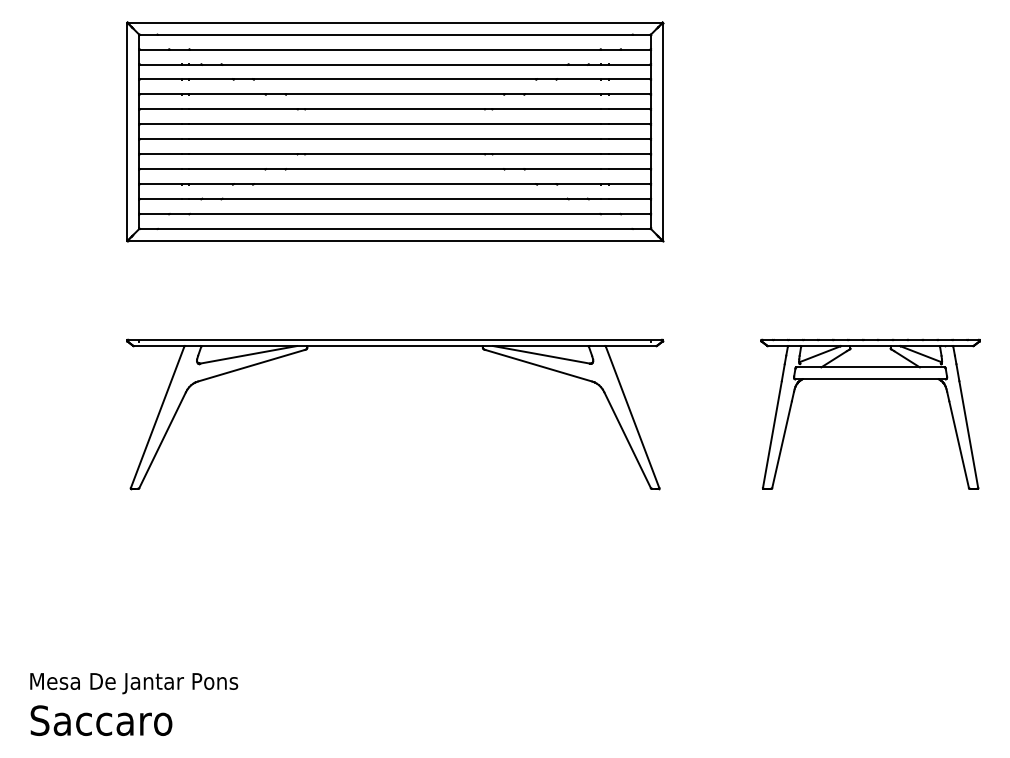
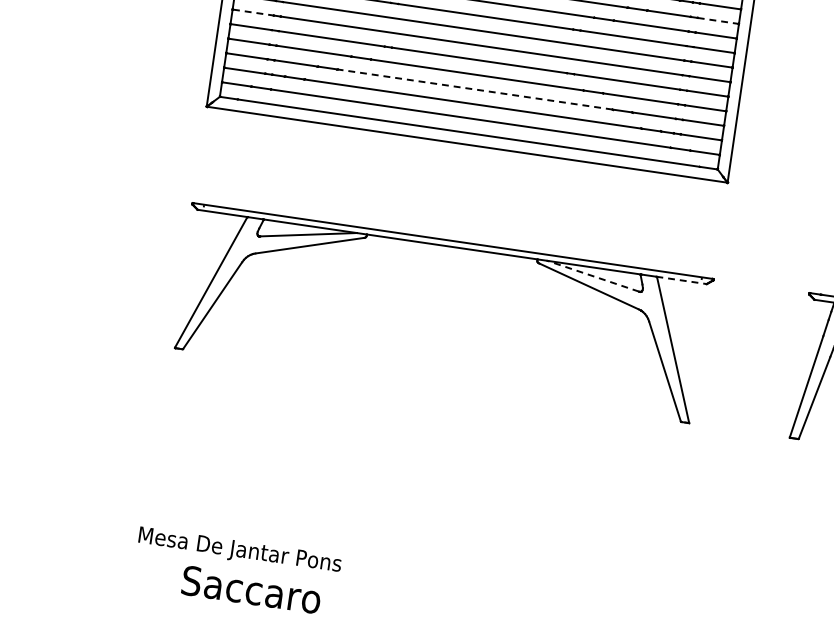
line: (629, 79) -> (718, 20), solid -> dashed
line: (160, 139) -> (253, 12), solid -> dashed
line: (394, 184) -> (474, 89), solid -> dashed
line: (630, 346) -> (681, 280), solid -> dashed
line: (540, 354) -> (592, 275), solid -> dashed
text: (134, 683) -> (240, 551), moved
text: (101, 720) -> (251, 589), moved

